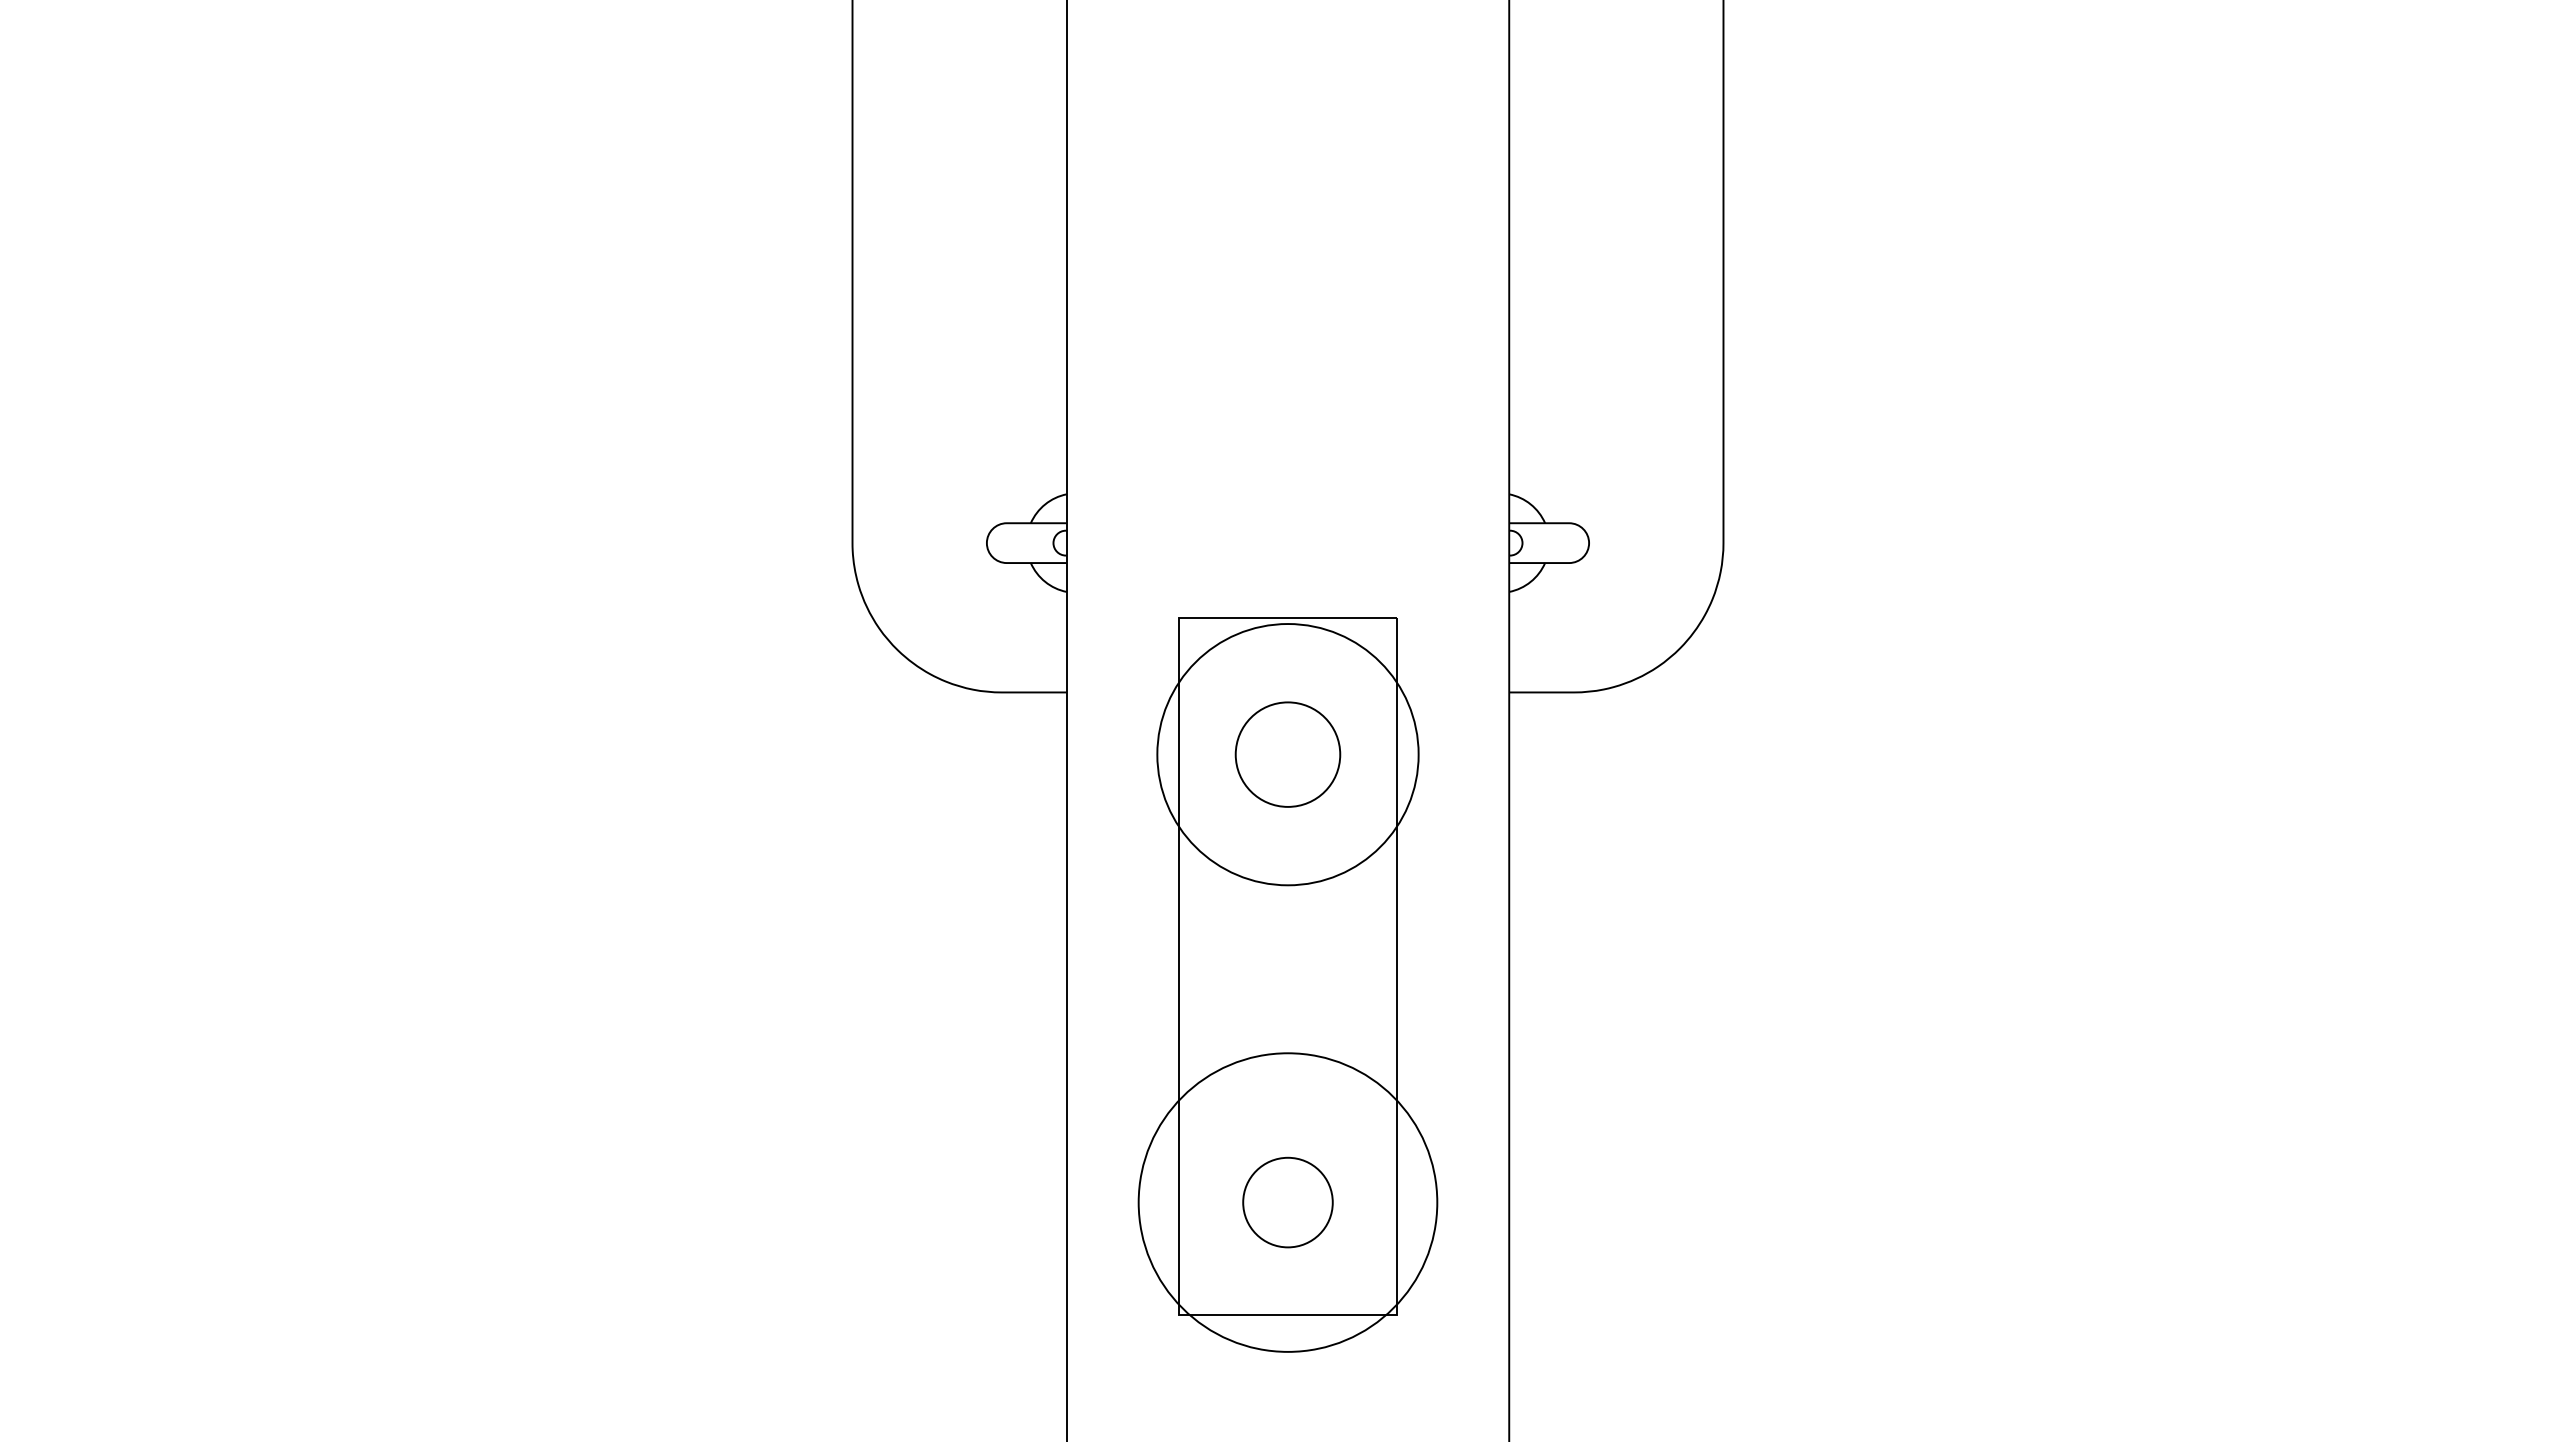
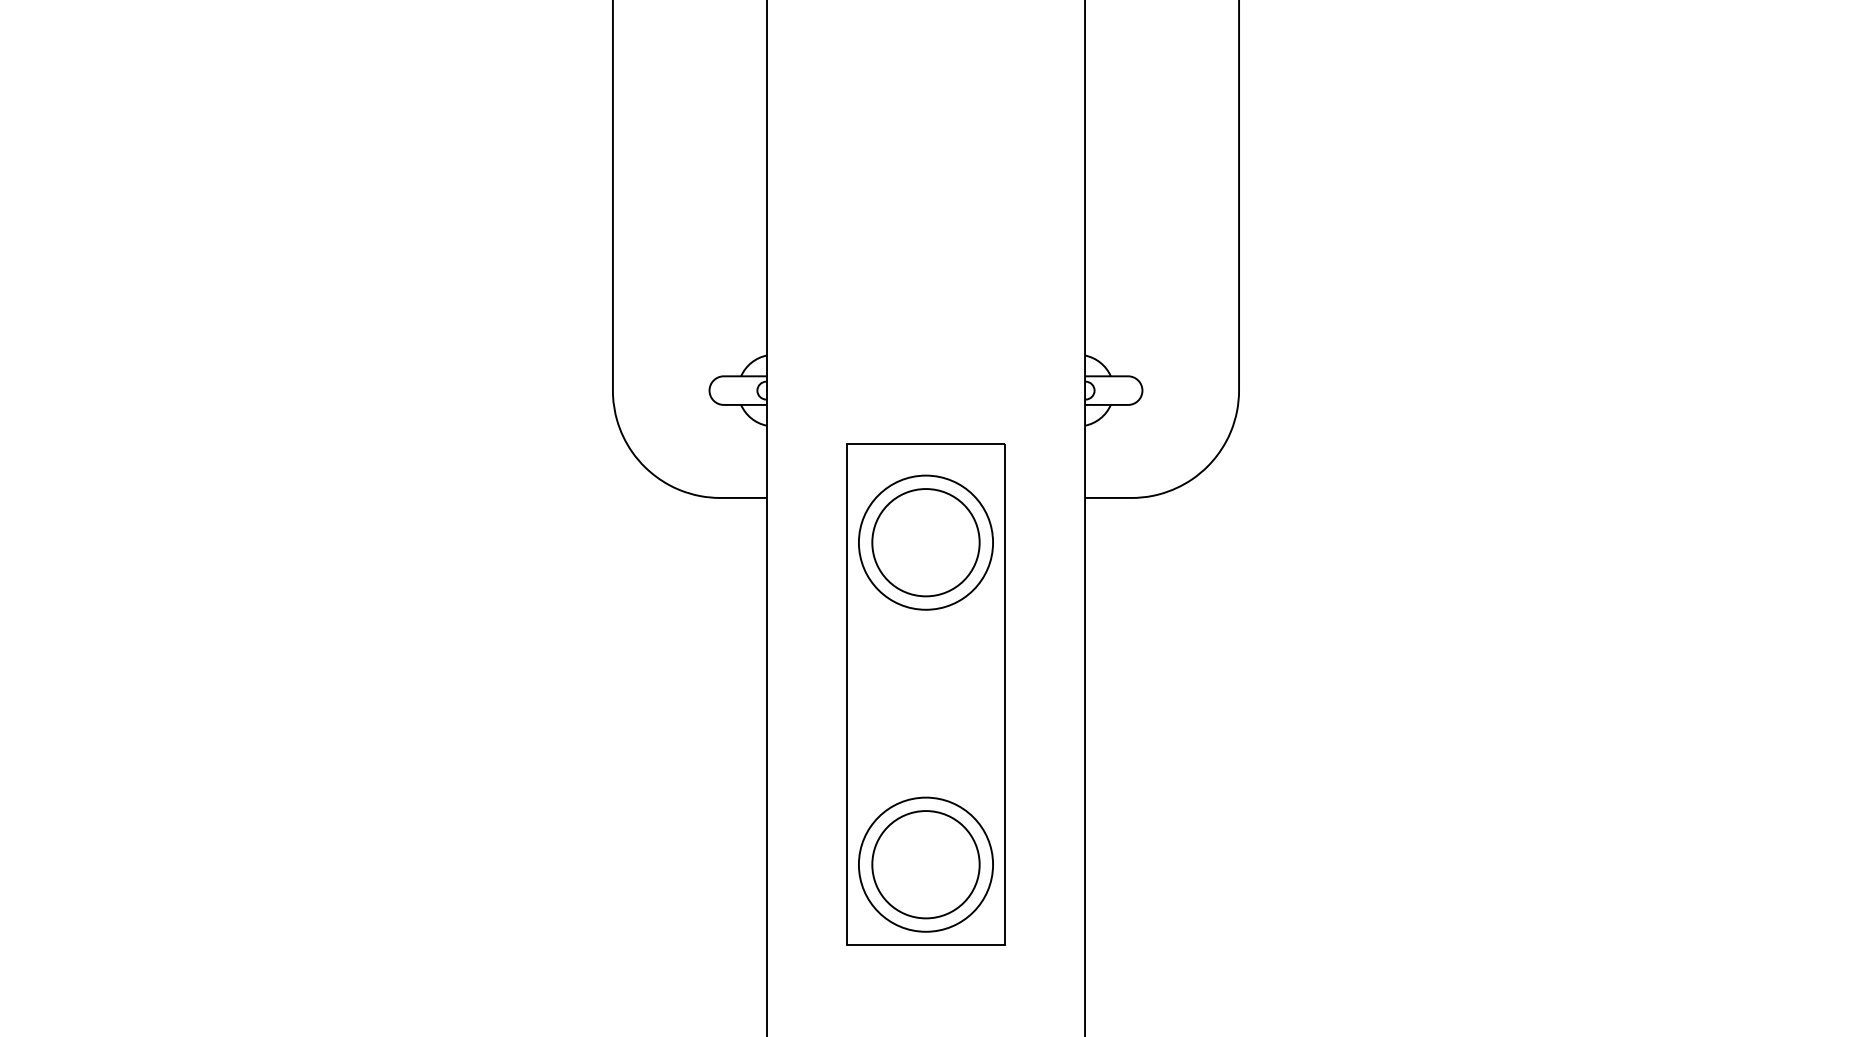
circle: (1287, 754) -> (925, 542), size x0.71
circle: (1287, 754) -> (925, 542), size x1.43
circle: (1287, 1202) -> (925, 864), size x0.62
circle: (1287, 1202) -> (925, 864), size x1.67

